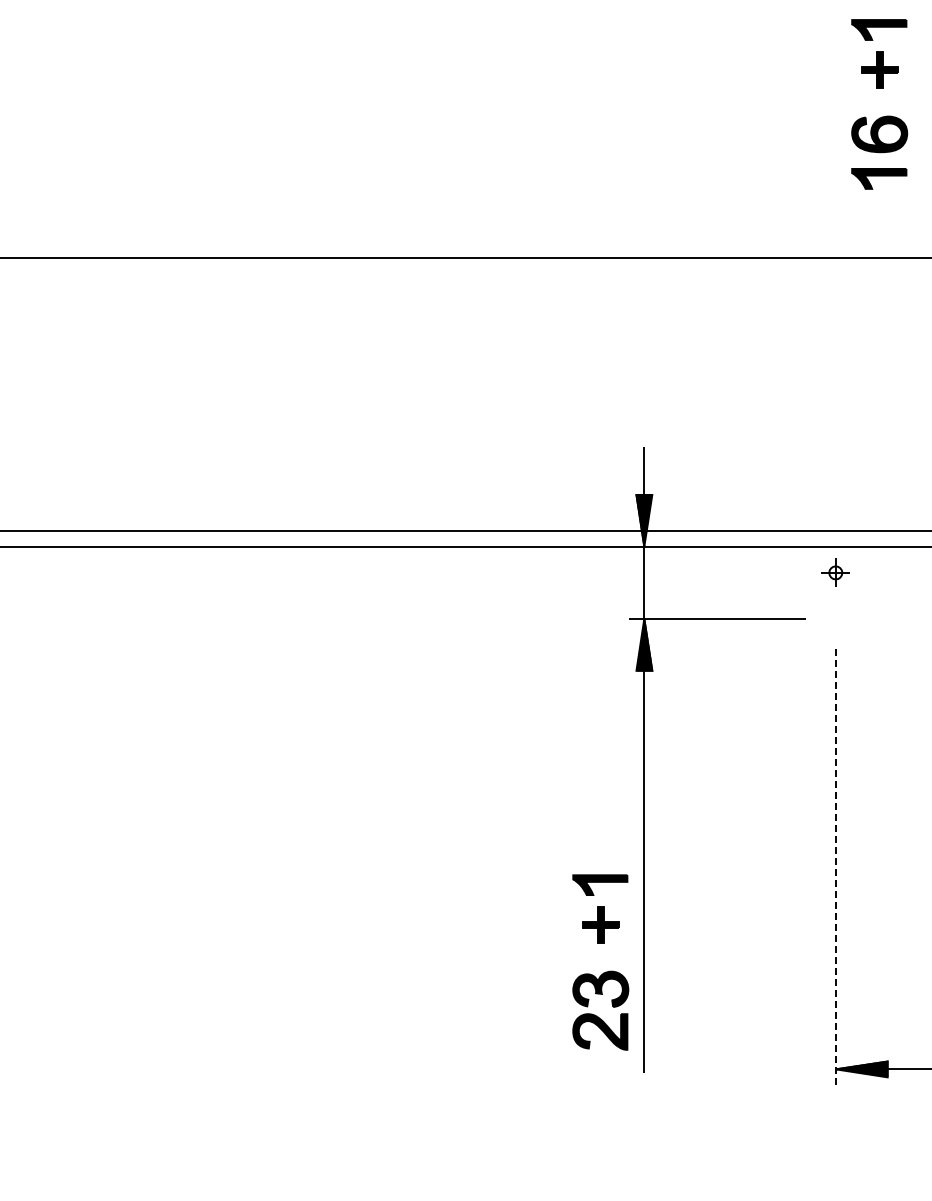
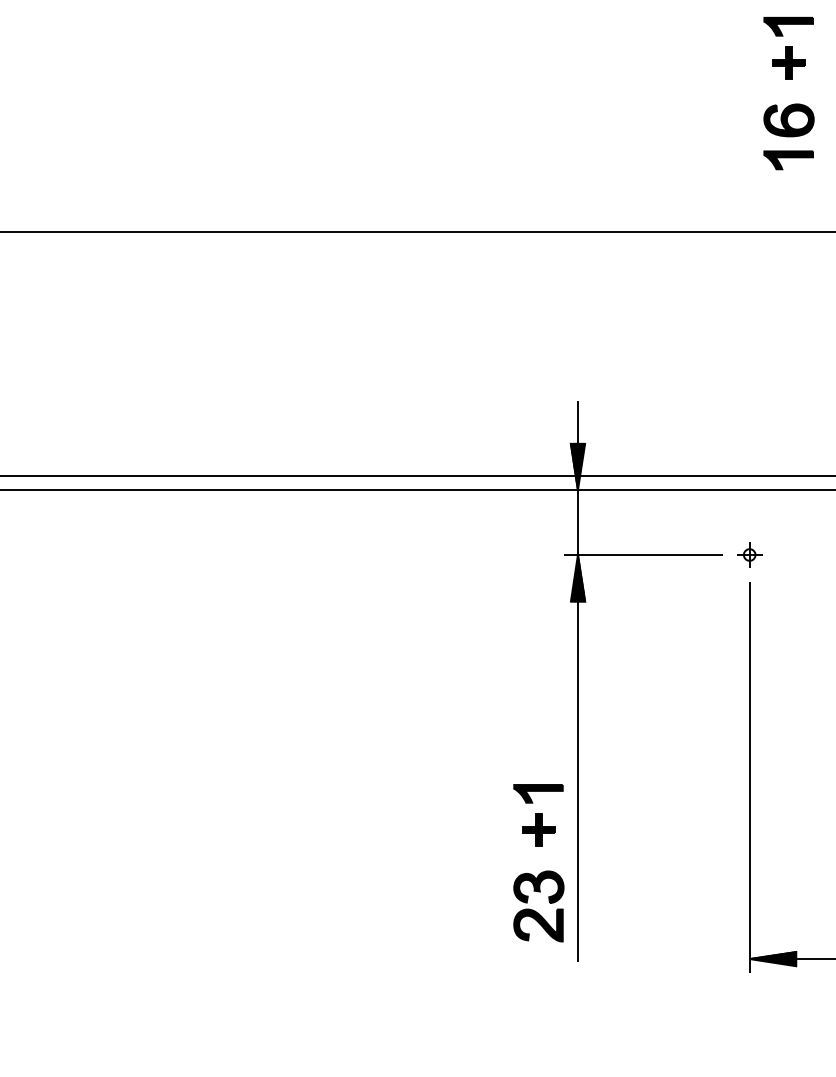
part: (835, 572) -> (749, 554), moved
line: (835, 867) -> (749, 777), dashed -> solid

